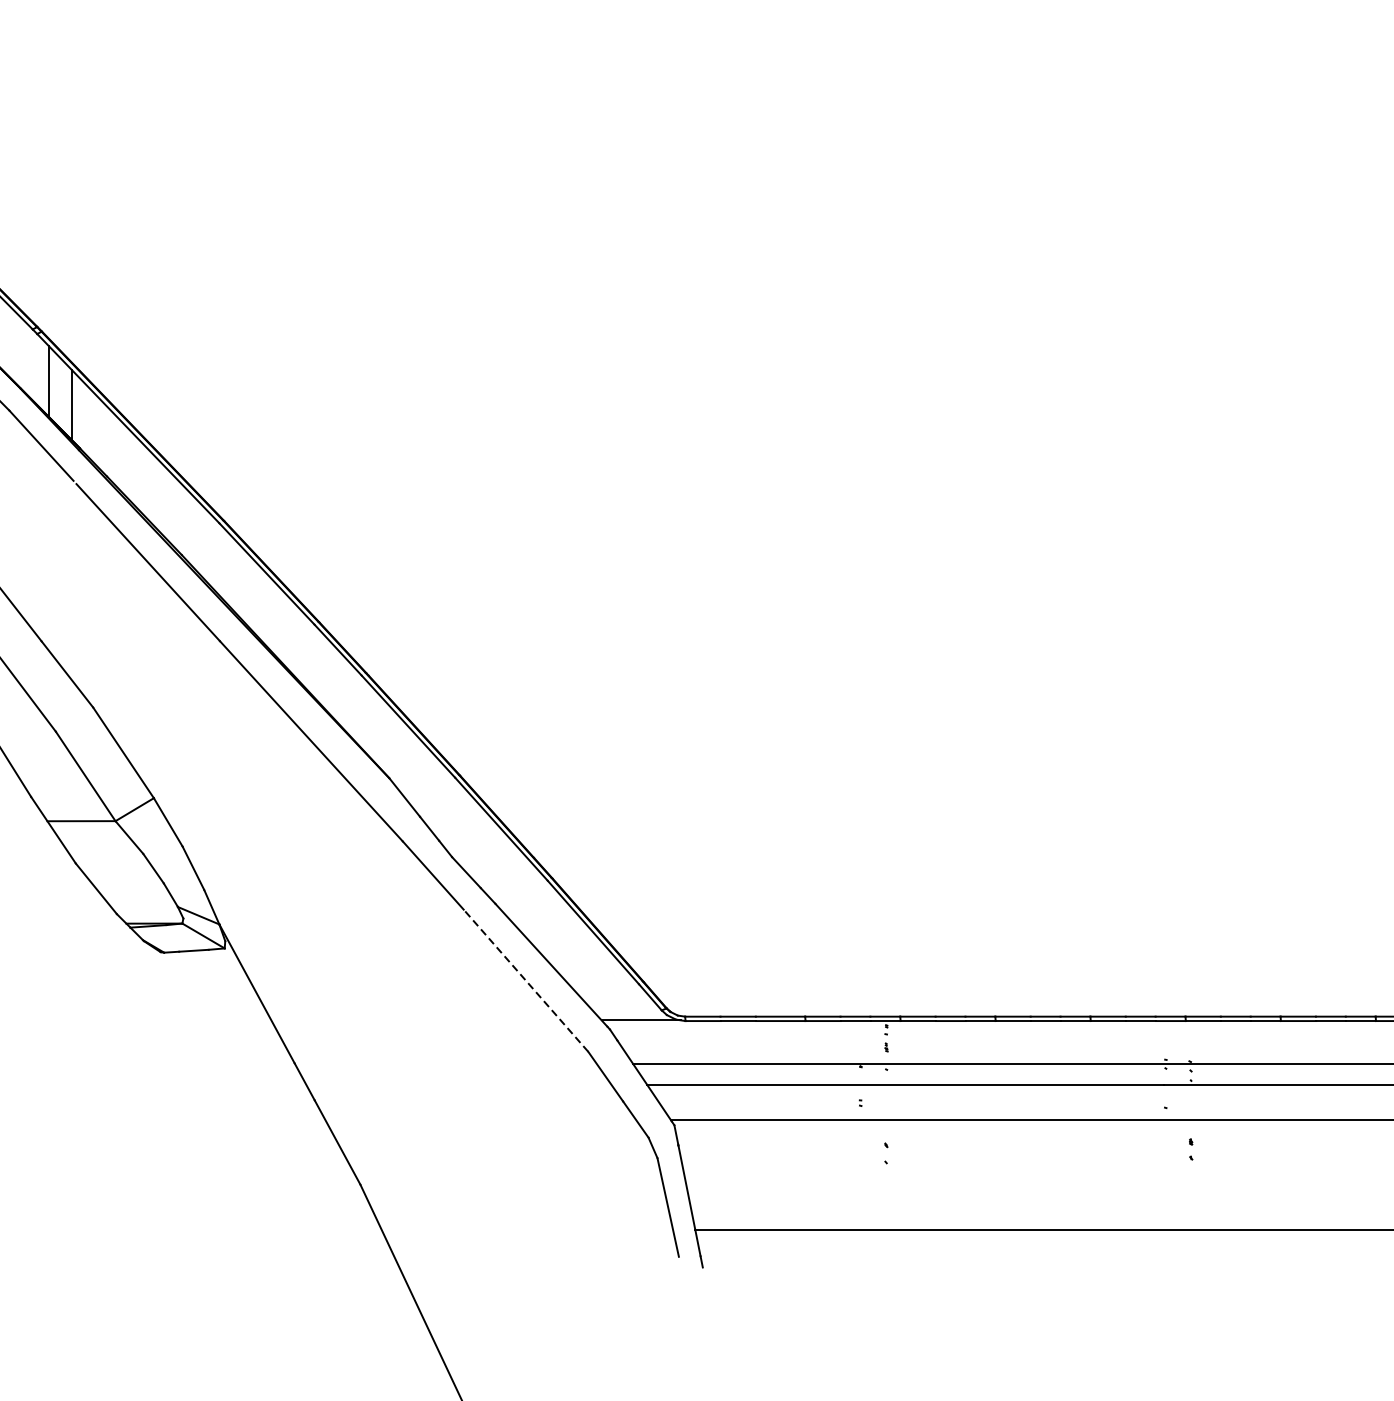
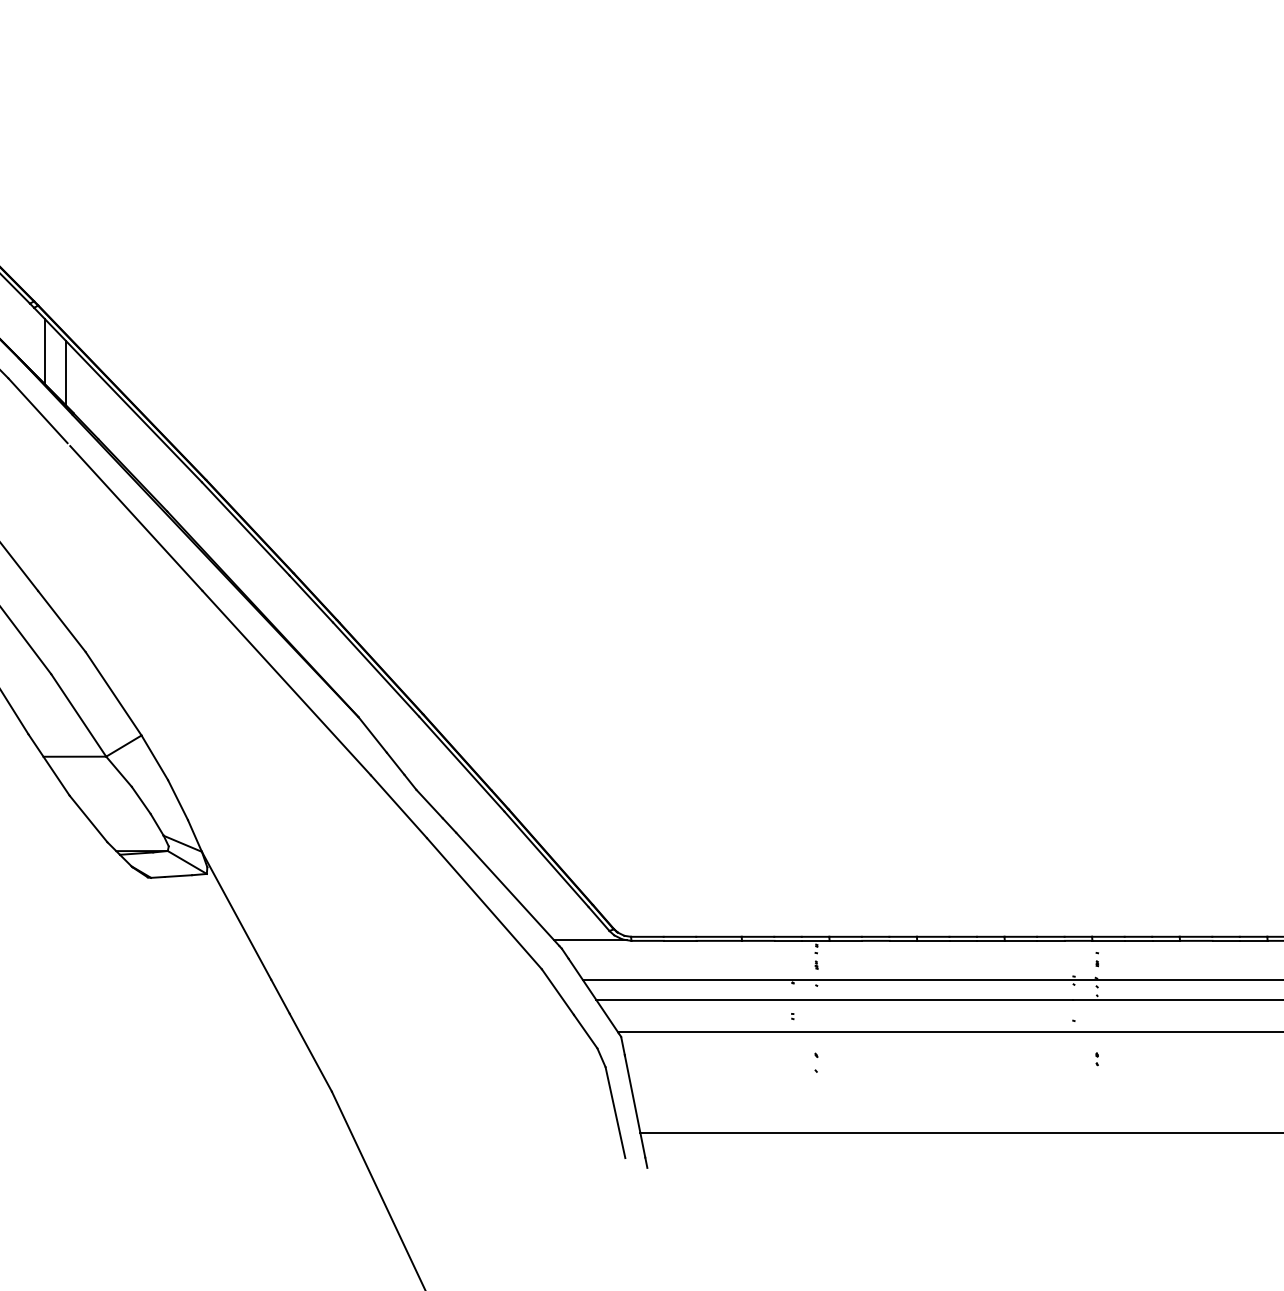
line: (526, 980) -> (484, 903), dashed -> solid
part: (1191, 1041) -> (1097, 959), added
part: (1190, 1149) -> (1096, 1059), size x0.62

